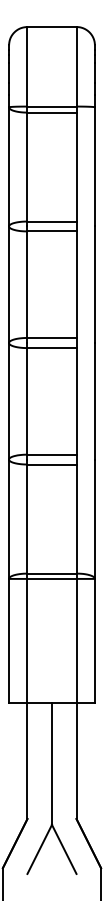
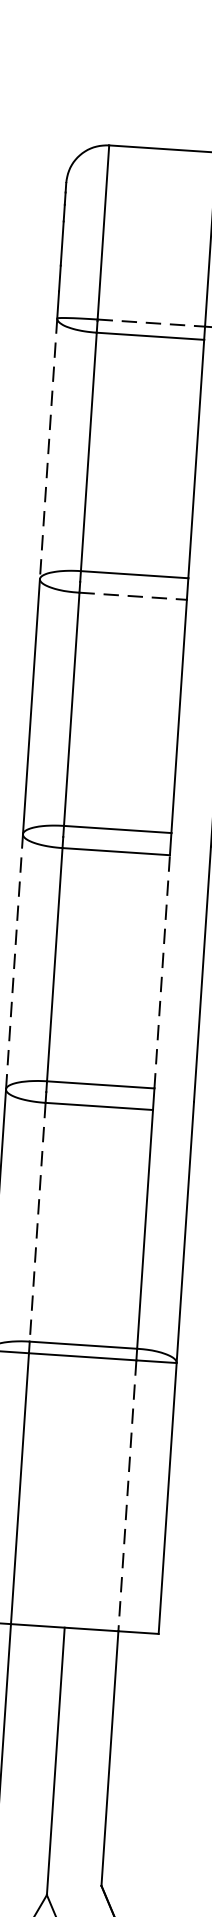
line: (52, 106) -> (152, 322), solid -> dashed
line: (9, 166) -> (49, 448), solid -> dashed
line: (51, 231) -> (132, 596), solid -> dashed
line: (9, 400) -> (15, 960), solid -> dashed
line: (76, 400) -> (162, 969), solid -> dashed
line: (27, 519) -> (37, 1223), solid -> dashed
line: (76, 640) -> (127, 1495), solid -> dashed

